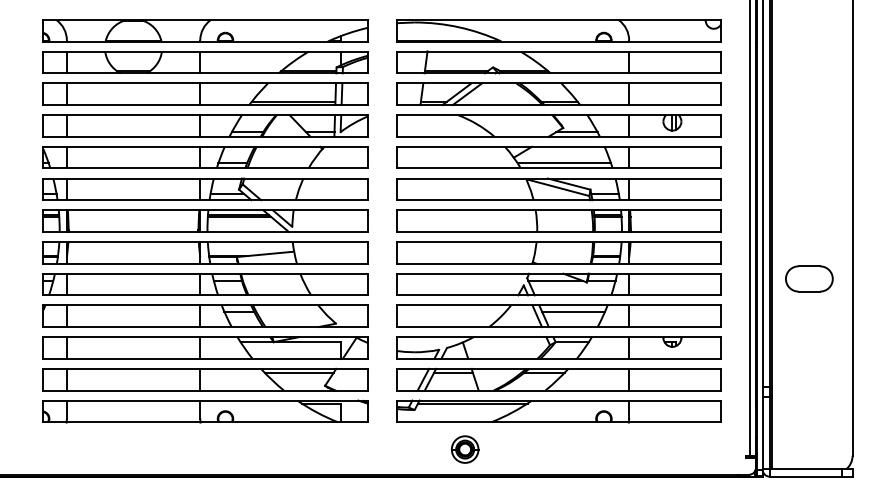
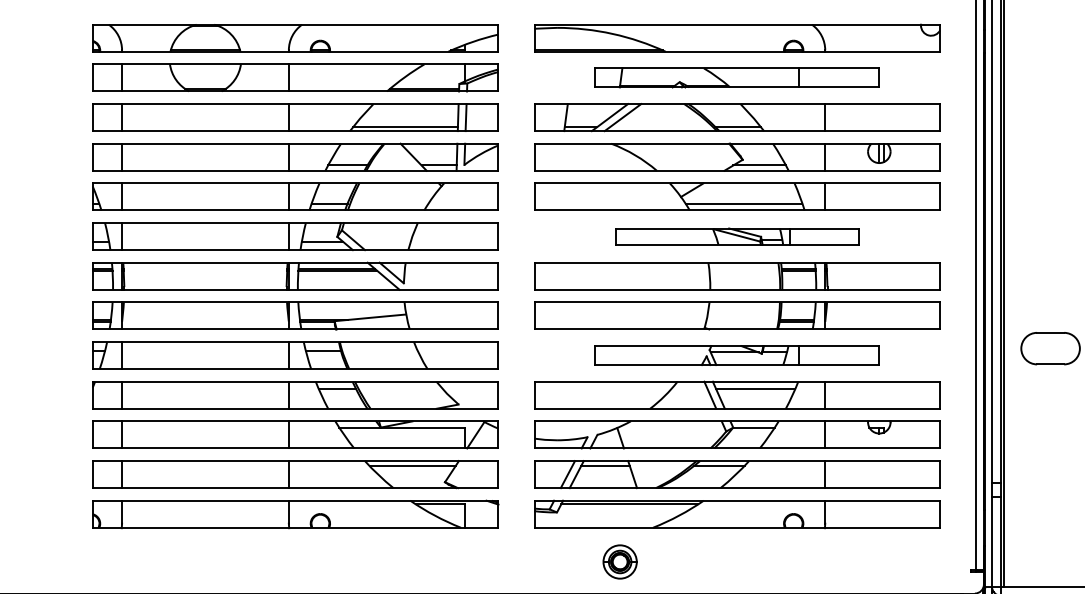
part: (558, 62) -> (736, 77), size x0.7
part: (558, 189) -> (736, 236), size x0.6
part: (558, 284) -> (736, 355), size x0.7

